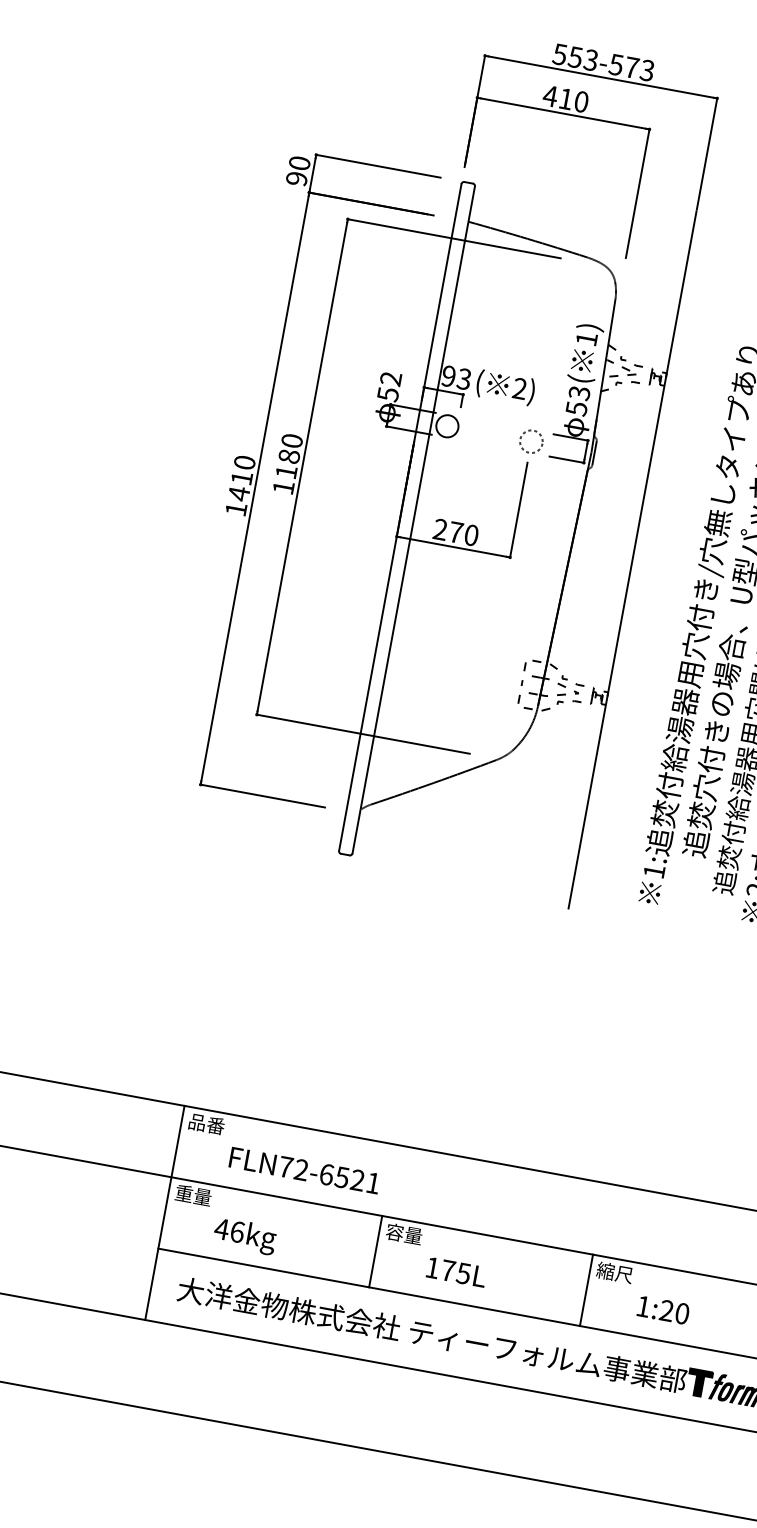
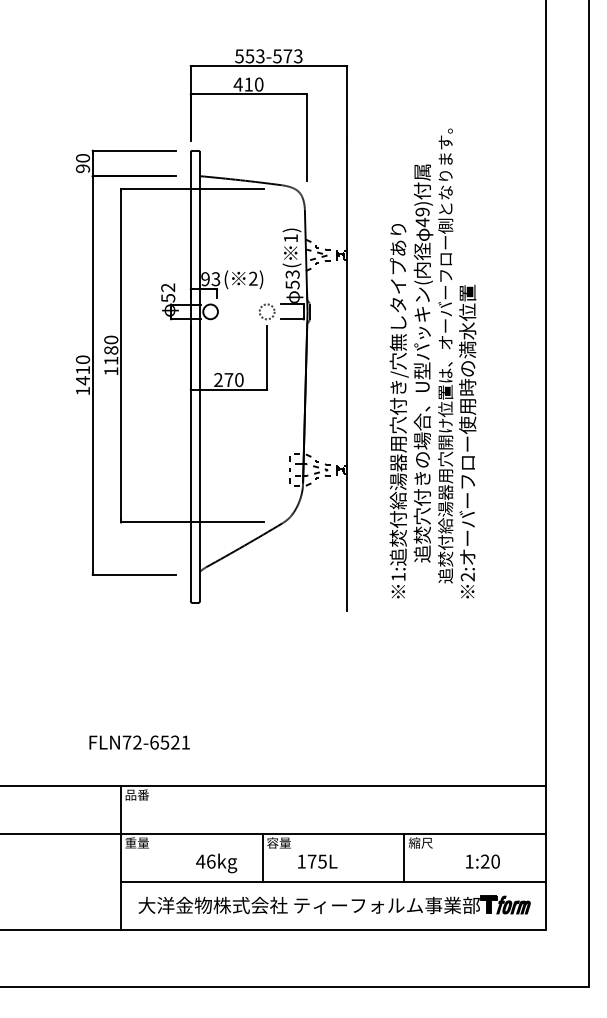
text: (304, 1170) -> (139, 742), moved
text: (244, 1236) -> (216, 863), moved
text: (662, 1309) -> (482, 861), moved

